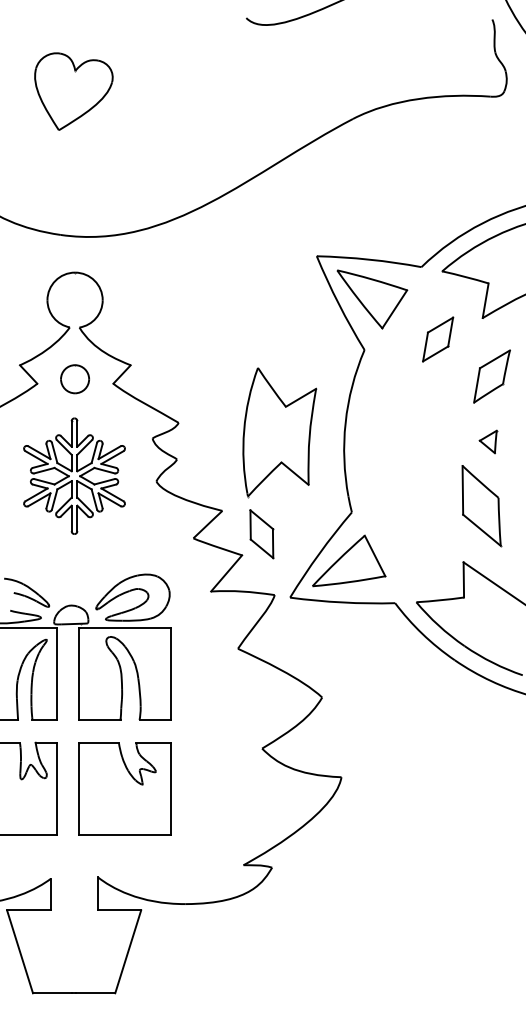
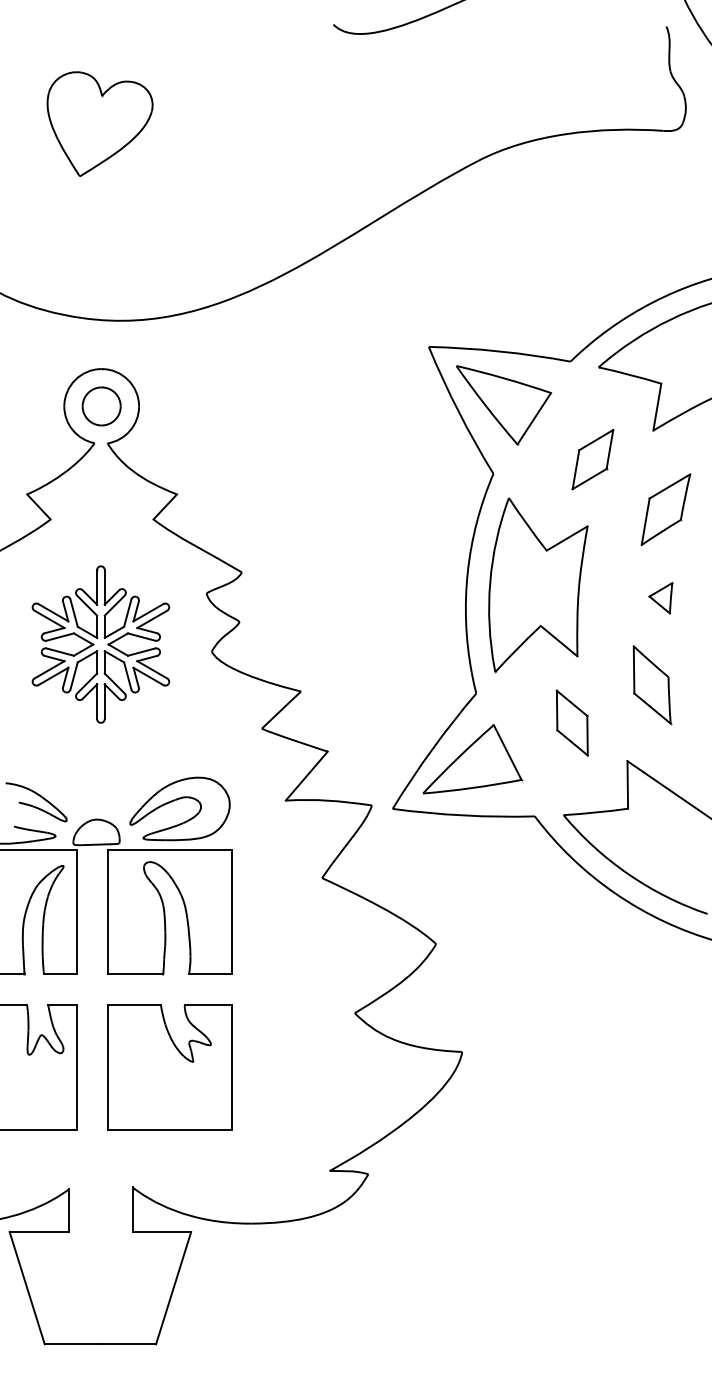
part: (74, 379) -> (100, 406), moved
part: (279, 432) -> (538, 585), moved
part: (482, 506) -> (653, 685), size x0.71
part: (261, 534) -> (571, 723), moved

